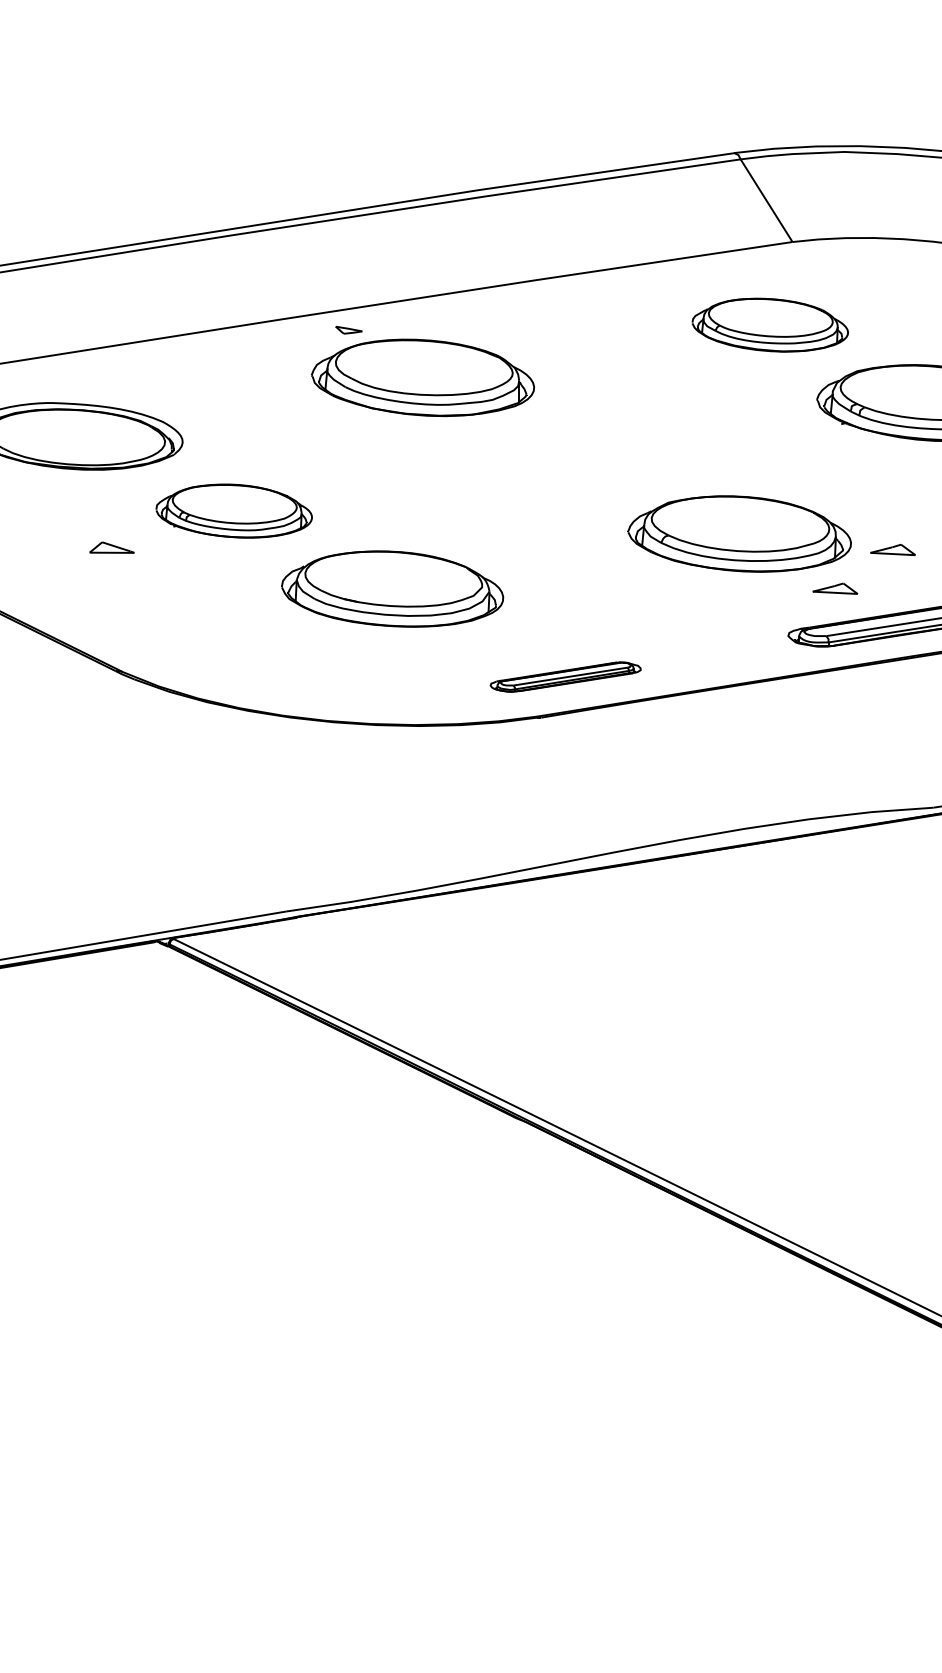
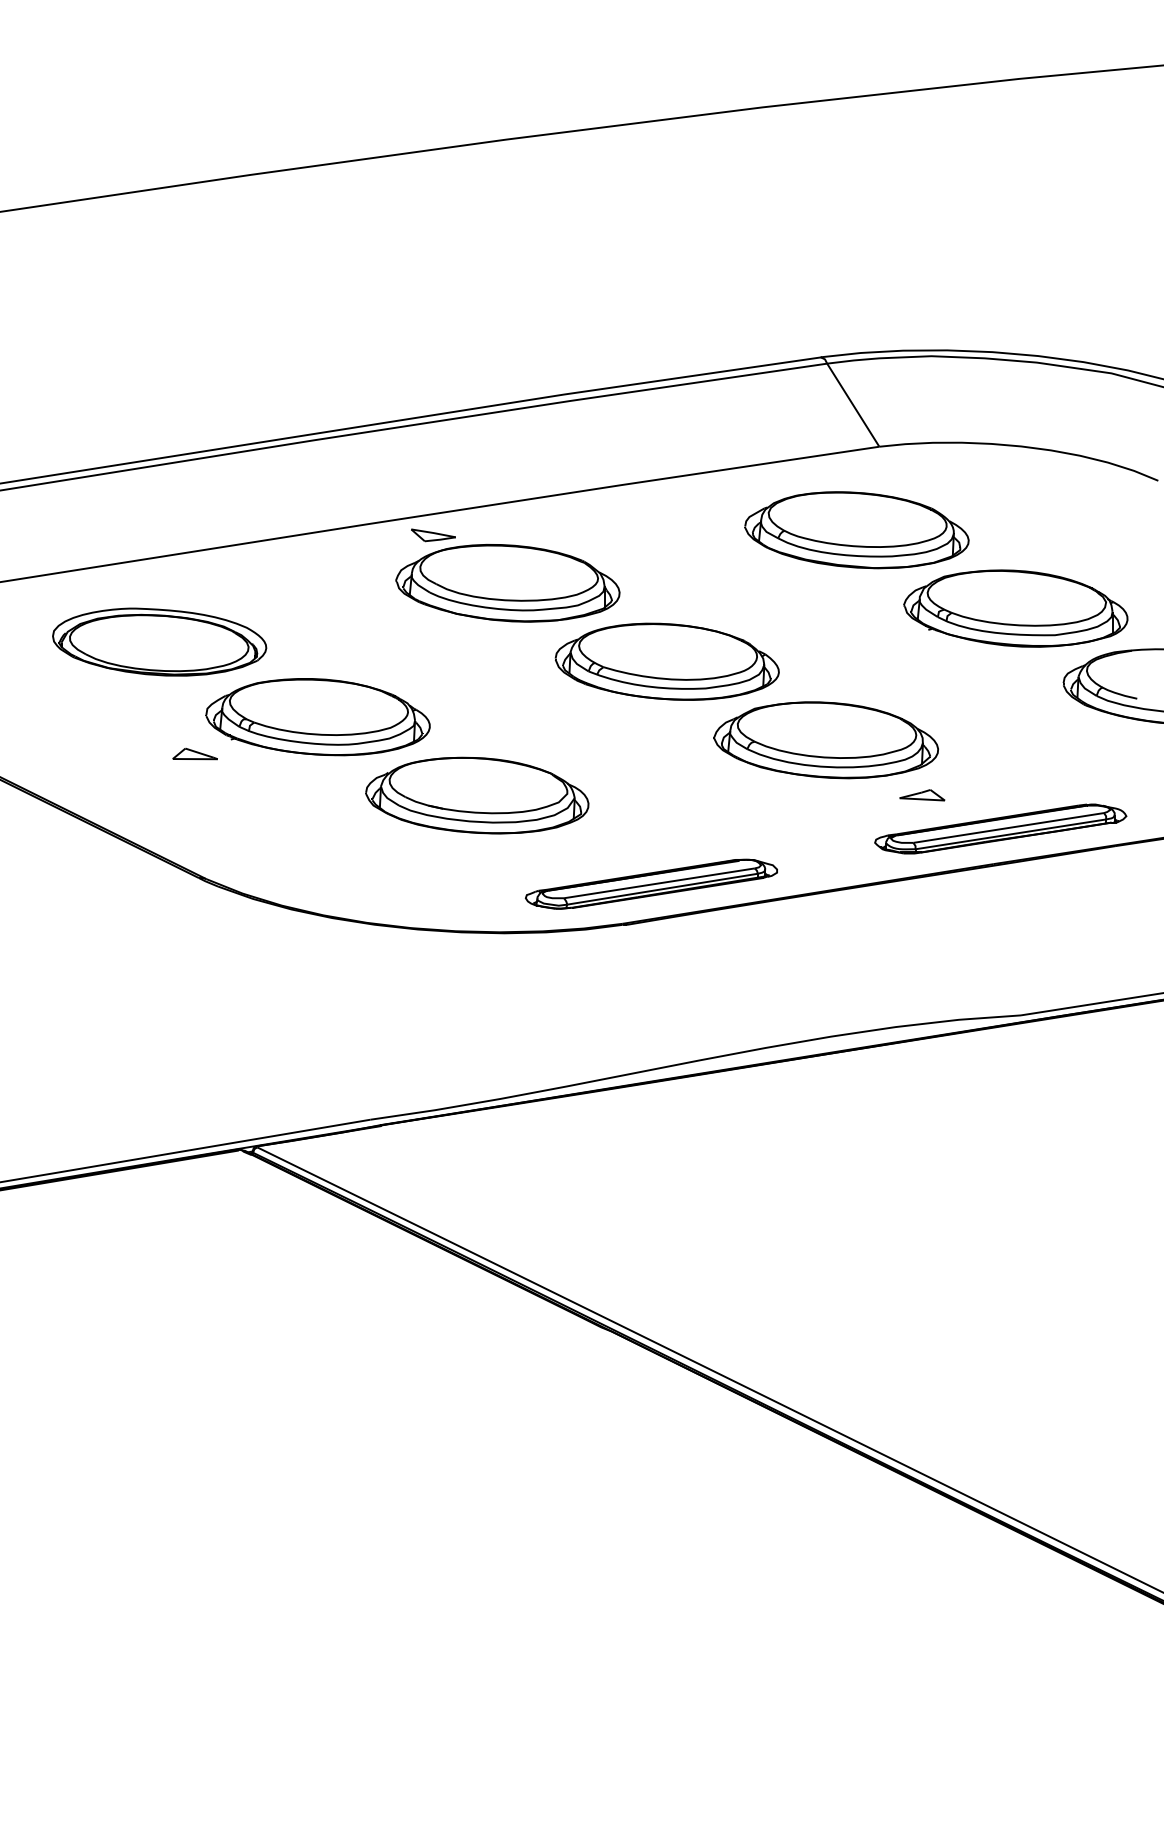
part: (769, 325) -> (856, 530), size x1.43
part: (349, 330) -> (433, 535), size x1.67
part: (580, 455) -> (666, 661), added
part: (233, 511) -> (317, 717), size x1.43
part: (893, 550) -> (980, 756), removed
part: (564, 676) -> (650, 883), size x1.67

